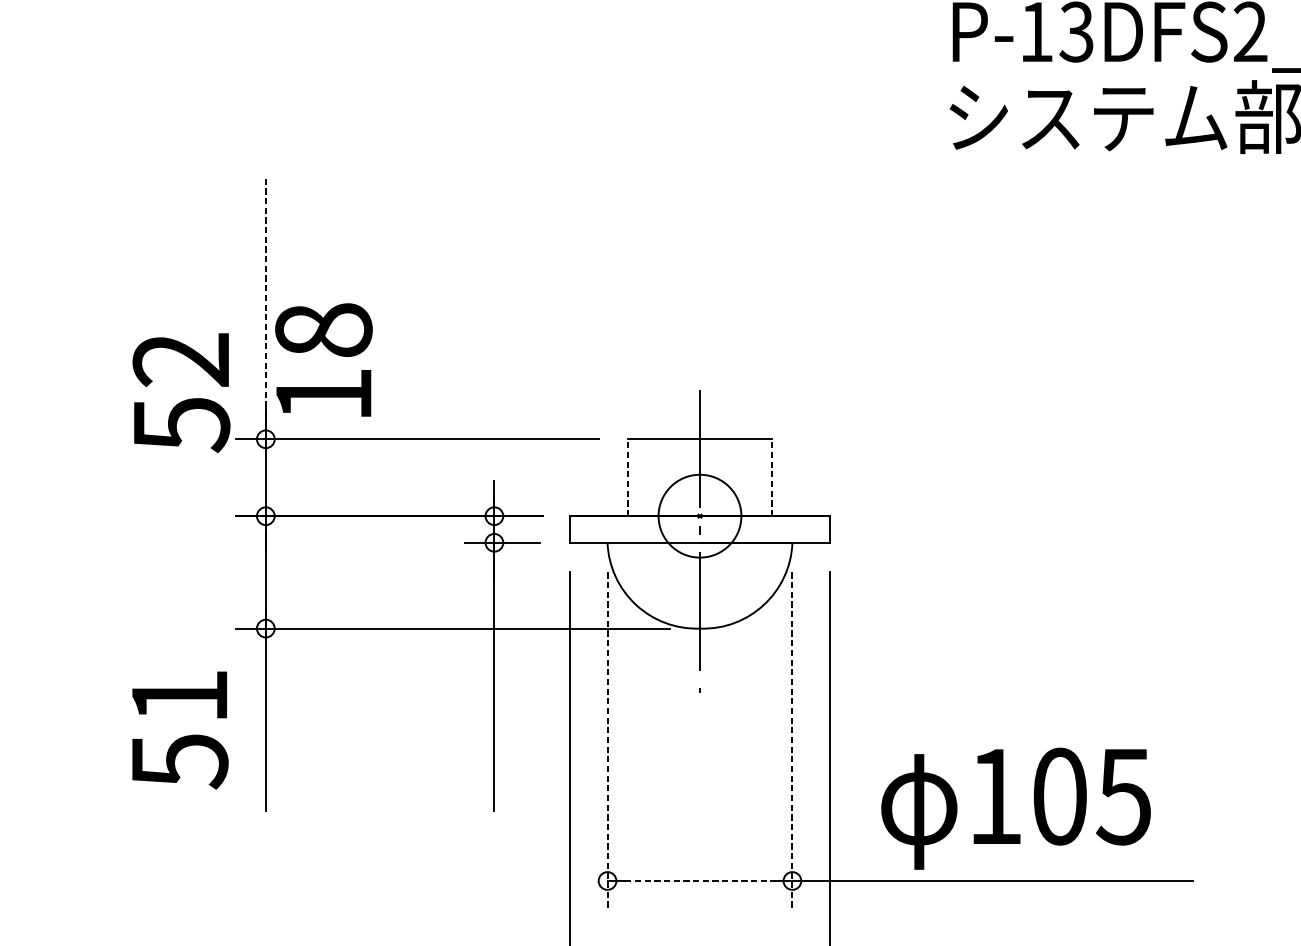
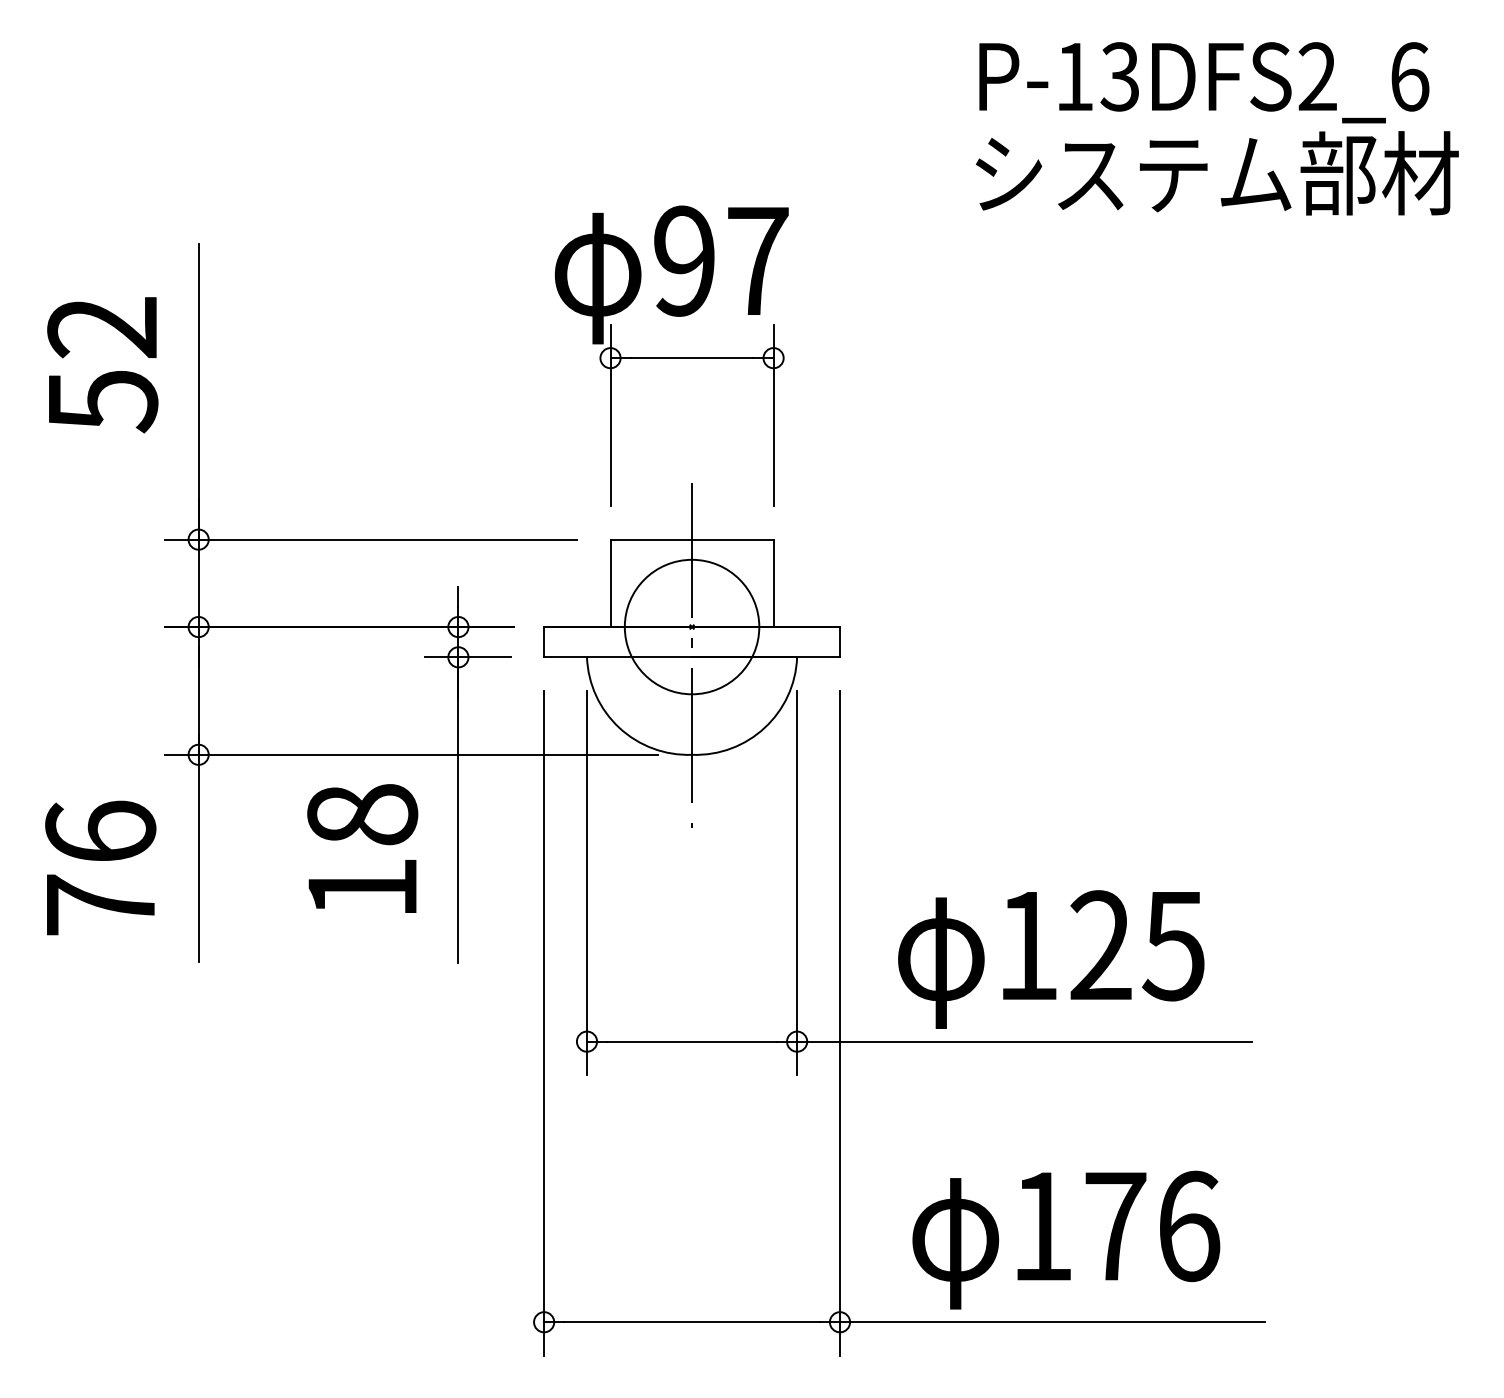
part: (681, 277) -> (671, 355), added
line: (265, 309) -> (198, 392), dashed -> solid
text: (323, 359) -> (362, 848), moved
text: (181, 393) -> (102, 365), moved
line: (628, 477) -> (610, 583), dashed -> solid
line: (771, 477) -> (773, 583), dashed -> solid
circle: (699, 515) -> (691, 626), size x1.43
text: (179, 728) -> (100, 868), 51 -> 76
line: (607, 741) -> (587, 883), dashed -> solid
line: (792, 741) -> (797, 883), dashed -> solid
text: (1059, 796) -> (1100, 945), 105 -> 125
line: (700, 880) -> (692, 1041), dashed -> solid

